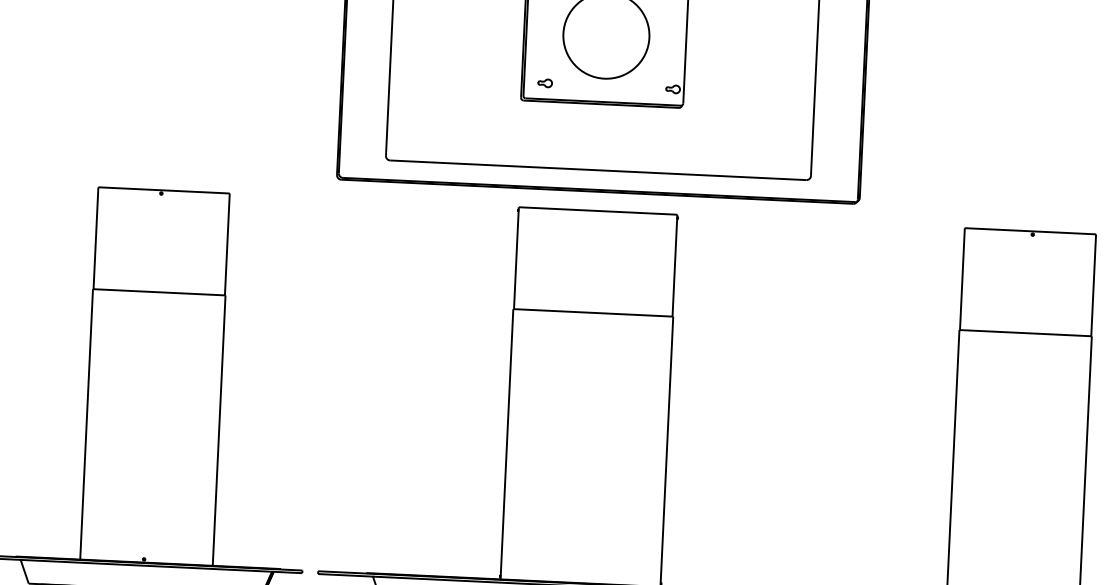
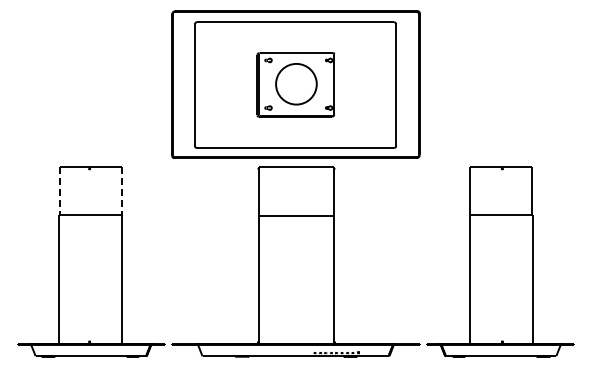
line: (95, 238) -> (59, 191), solid -> dashed
line: (226, 244) -> (121, 191), solid -> dashed

